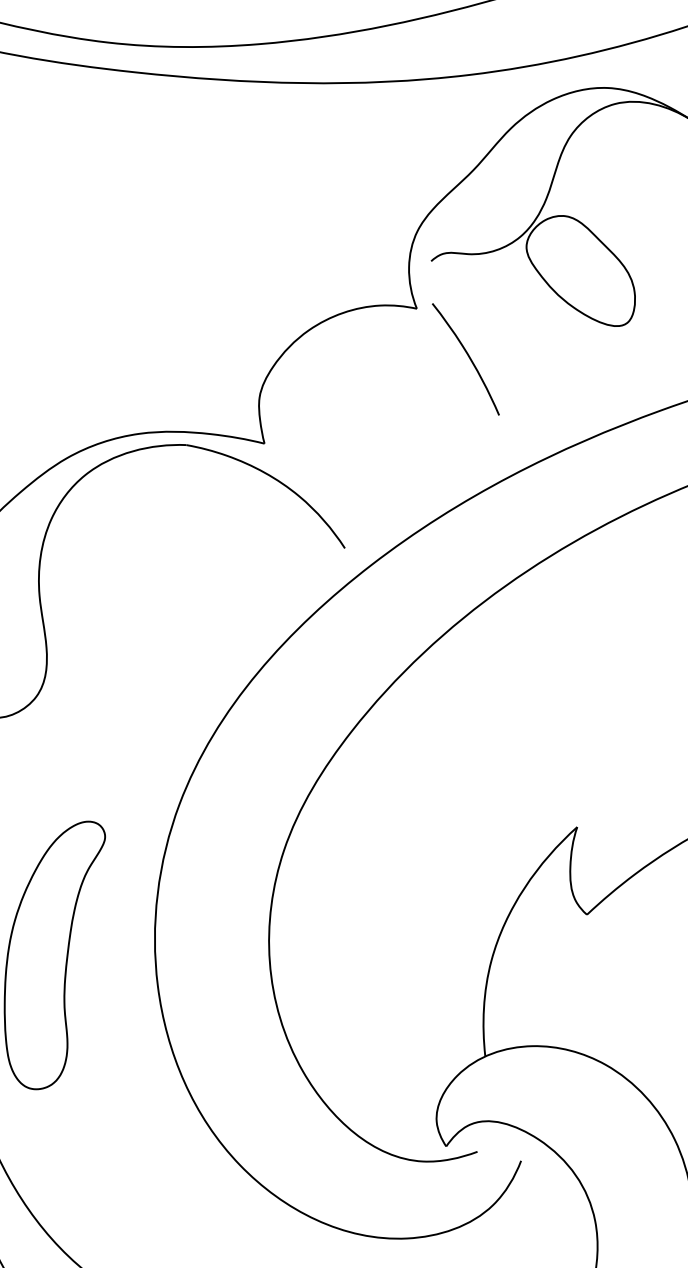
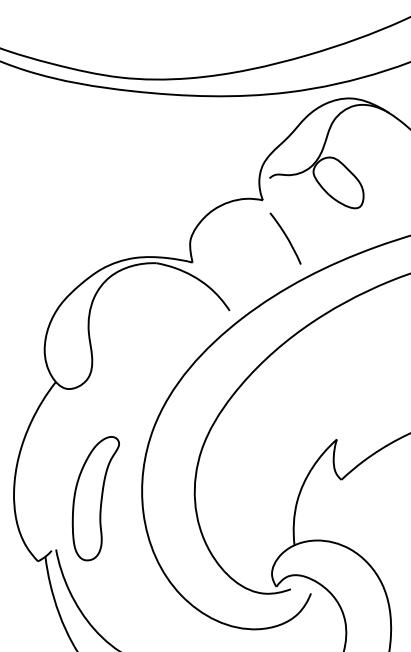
curve: (467, 358) -> (286, 238), moved

